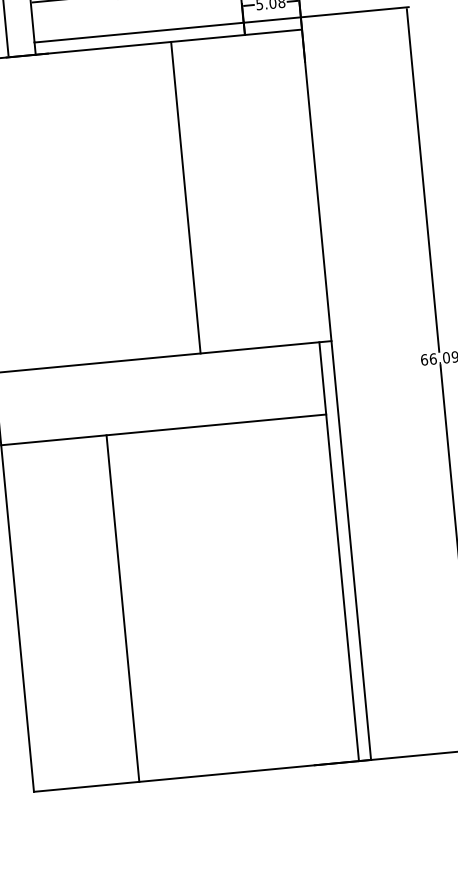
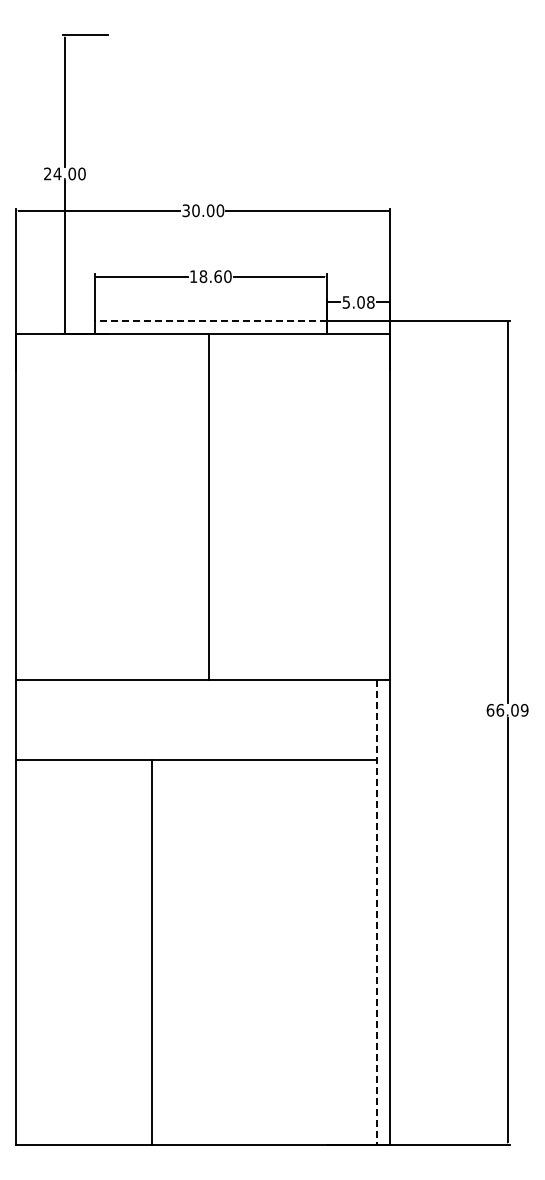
line: (138, 32) -> (210, 320), solid -> dashed
line: (186, 197) -> (209, 507), moved
line: (338, 551) -> (376, 912), solid -> dashed
line: (123, 608) -> (152, 952), moved

